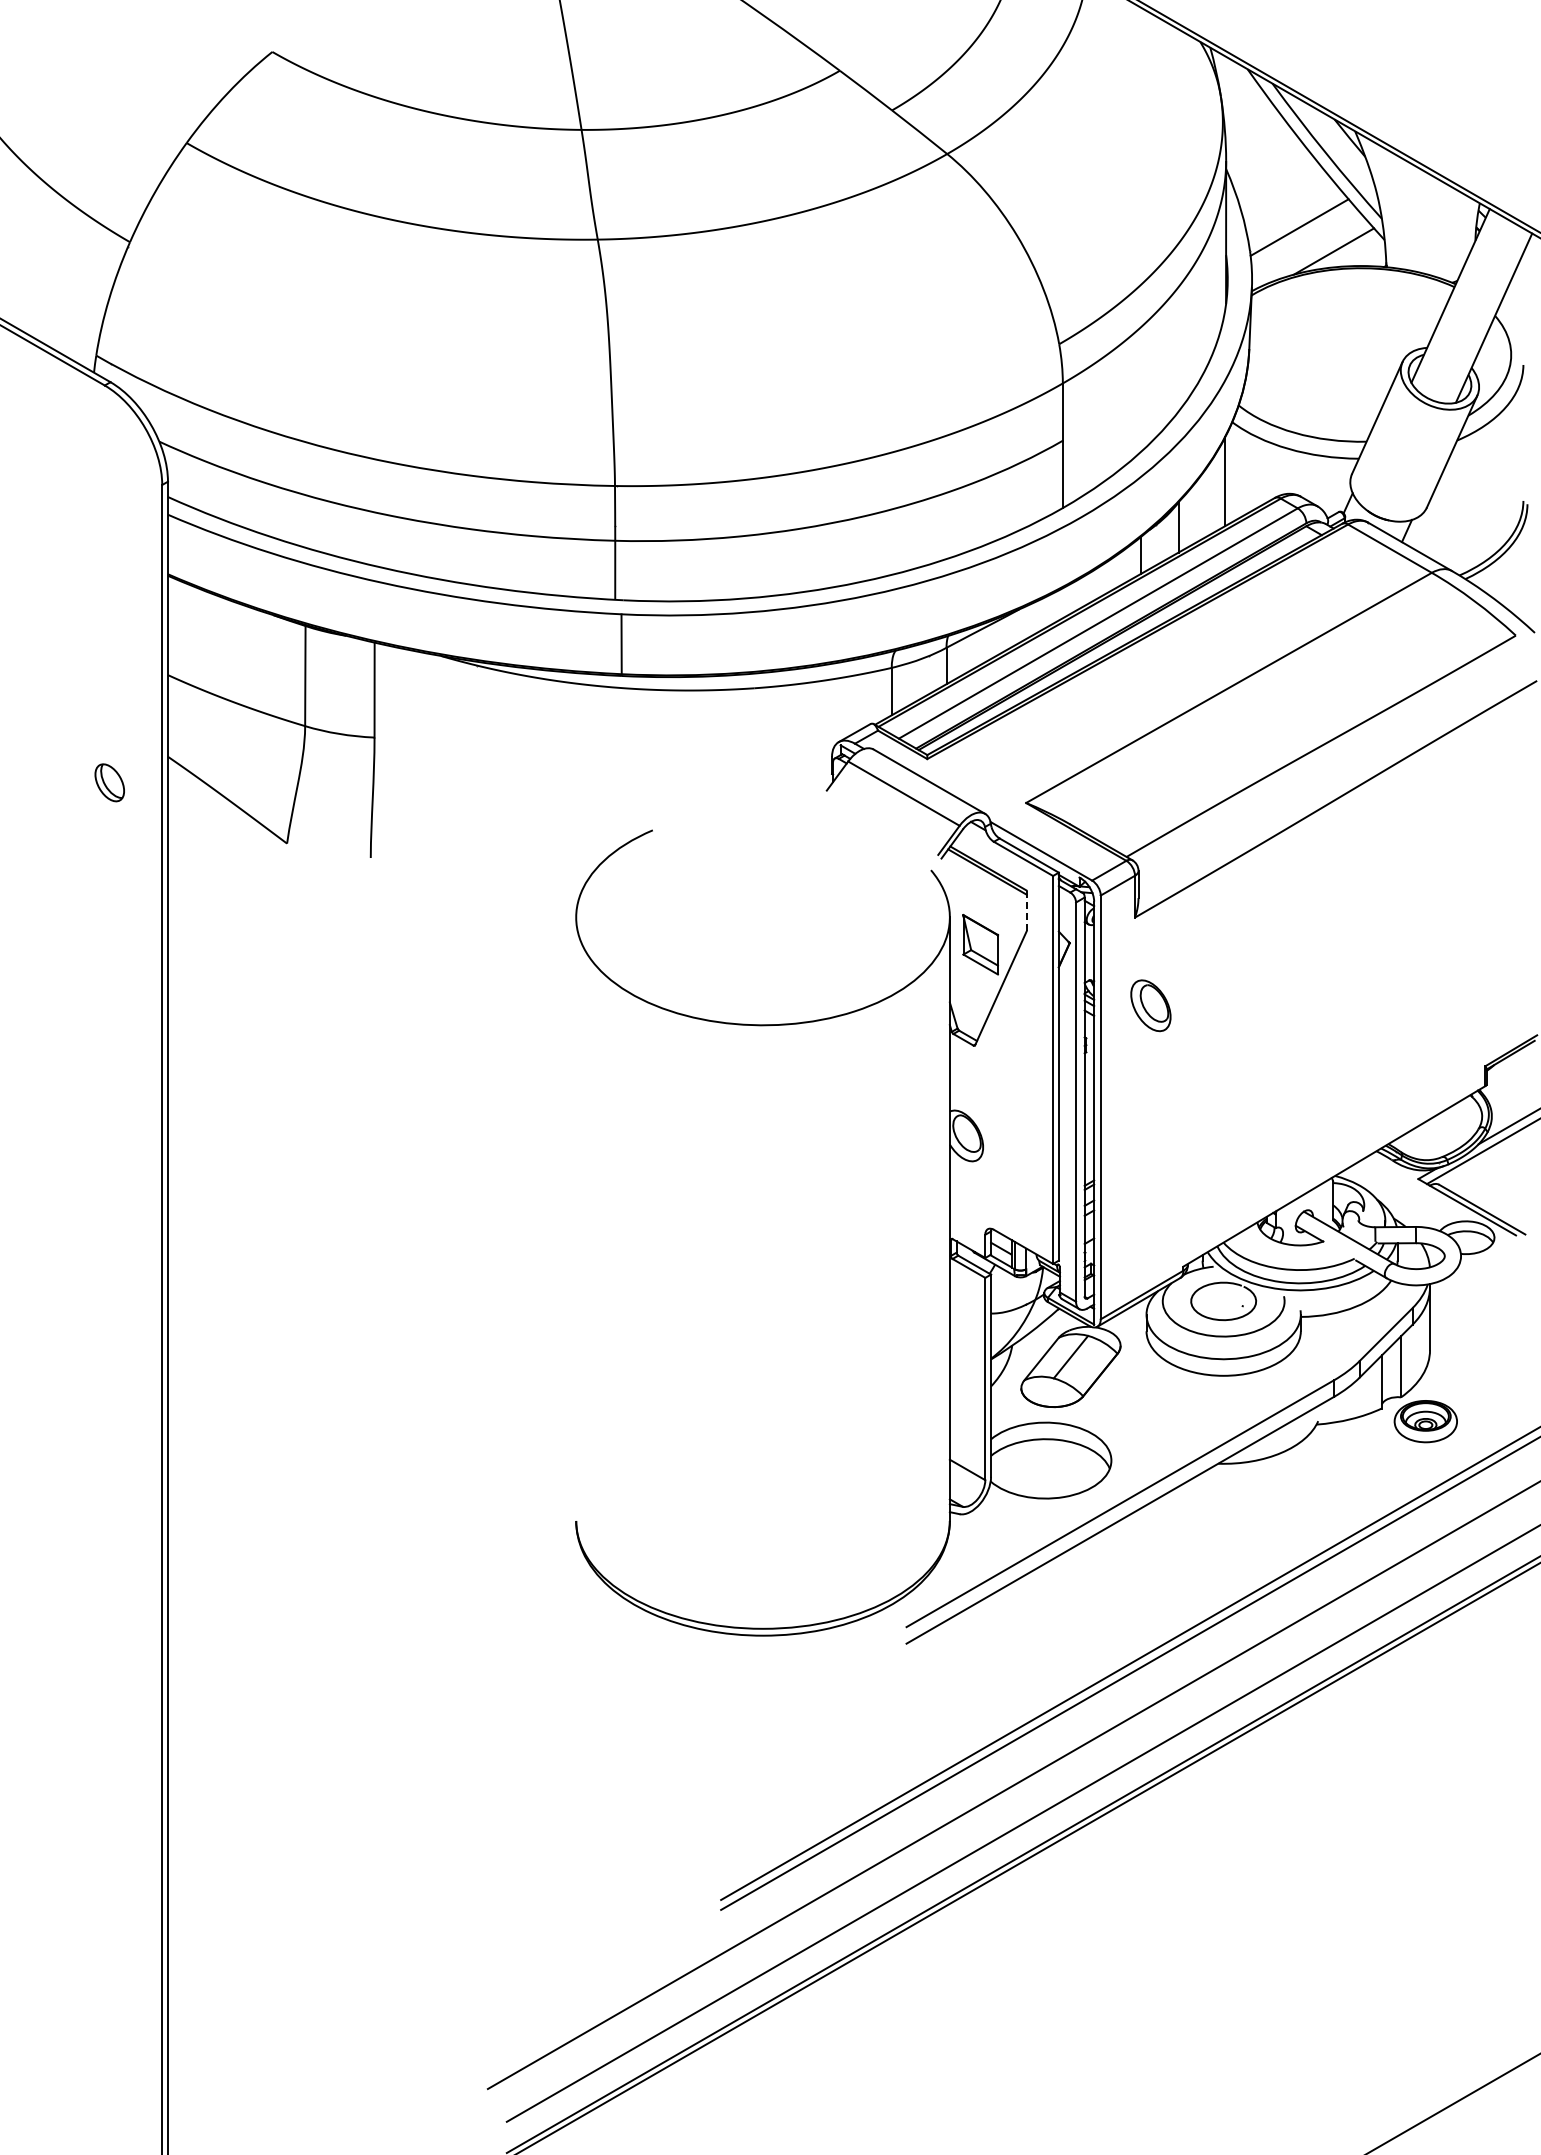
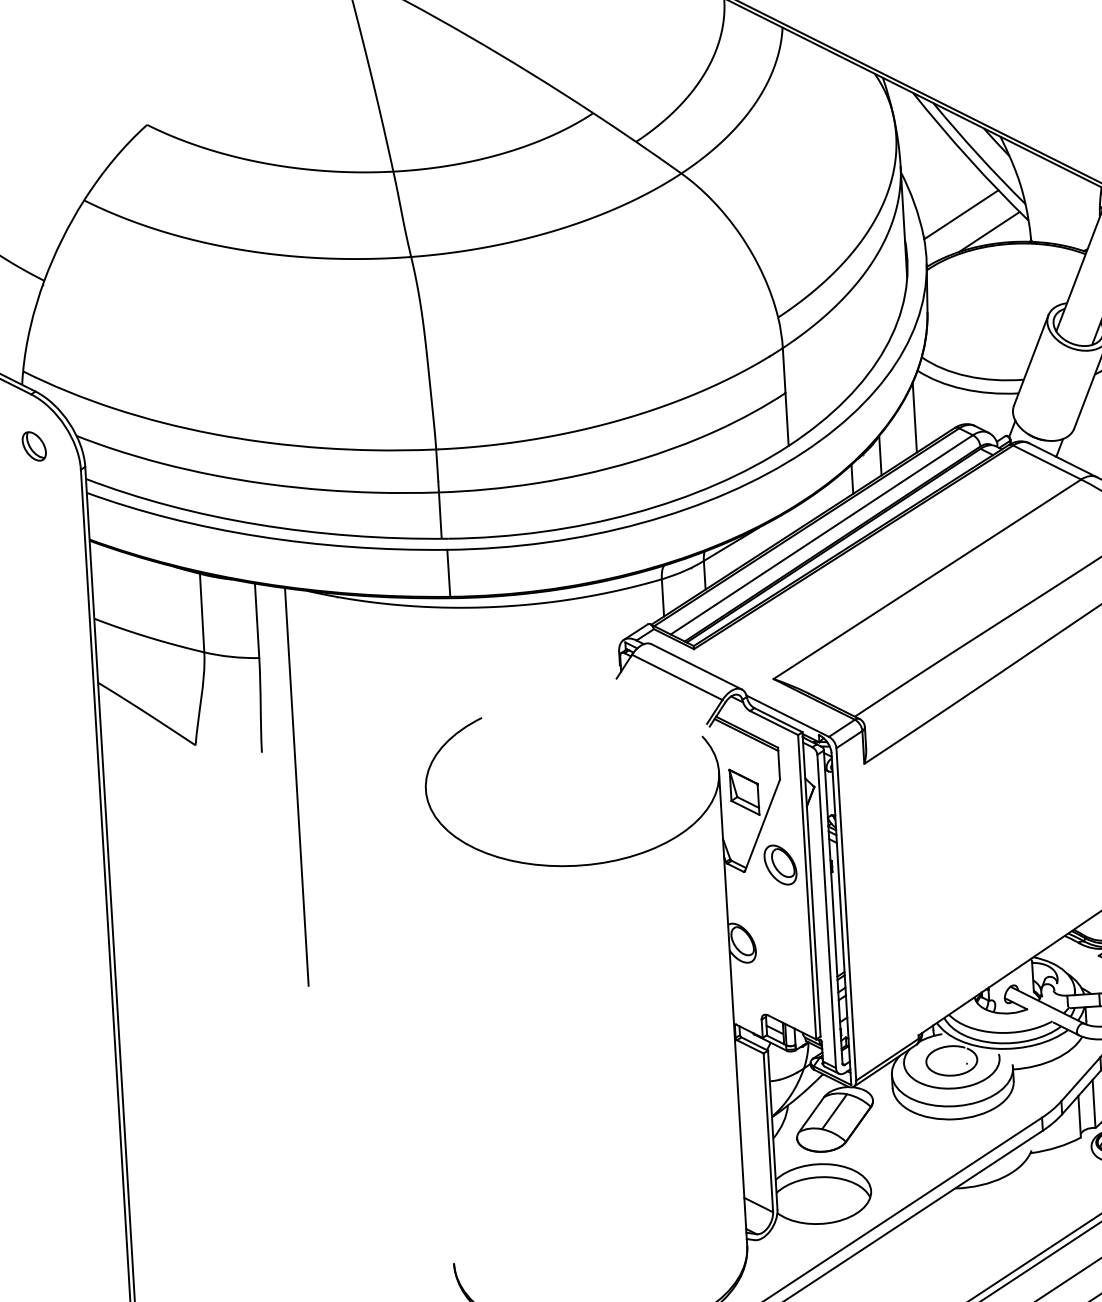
part: (109, 782) -> (34, 446), moved
line: (412, 903) -> (296, 786), added
line: (1026, 911) -> (778, 764), dashed -> solid
part: (1150, 1005) -> (780, 864), moved

